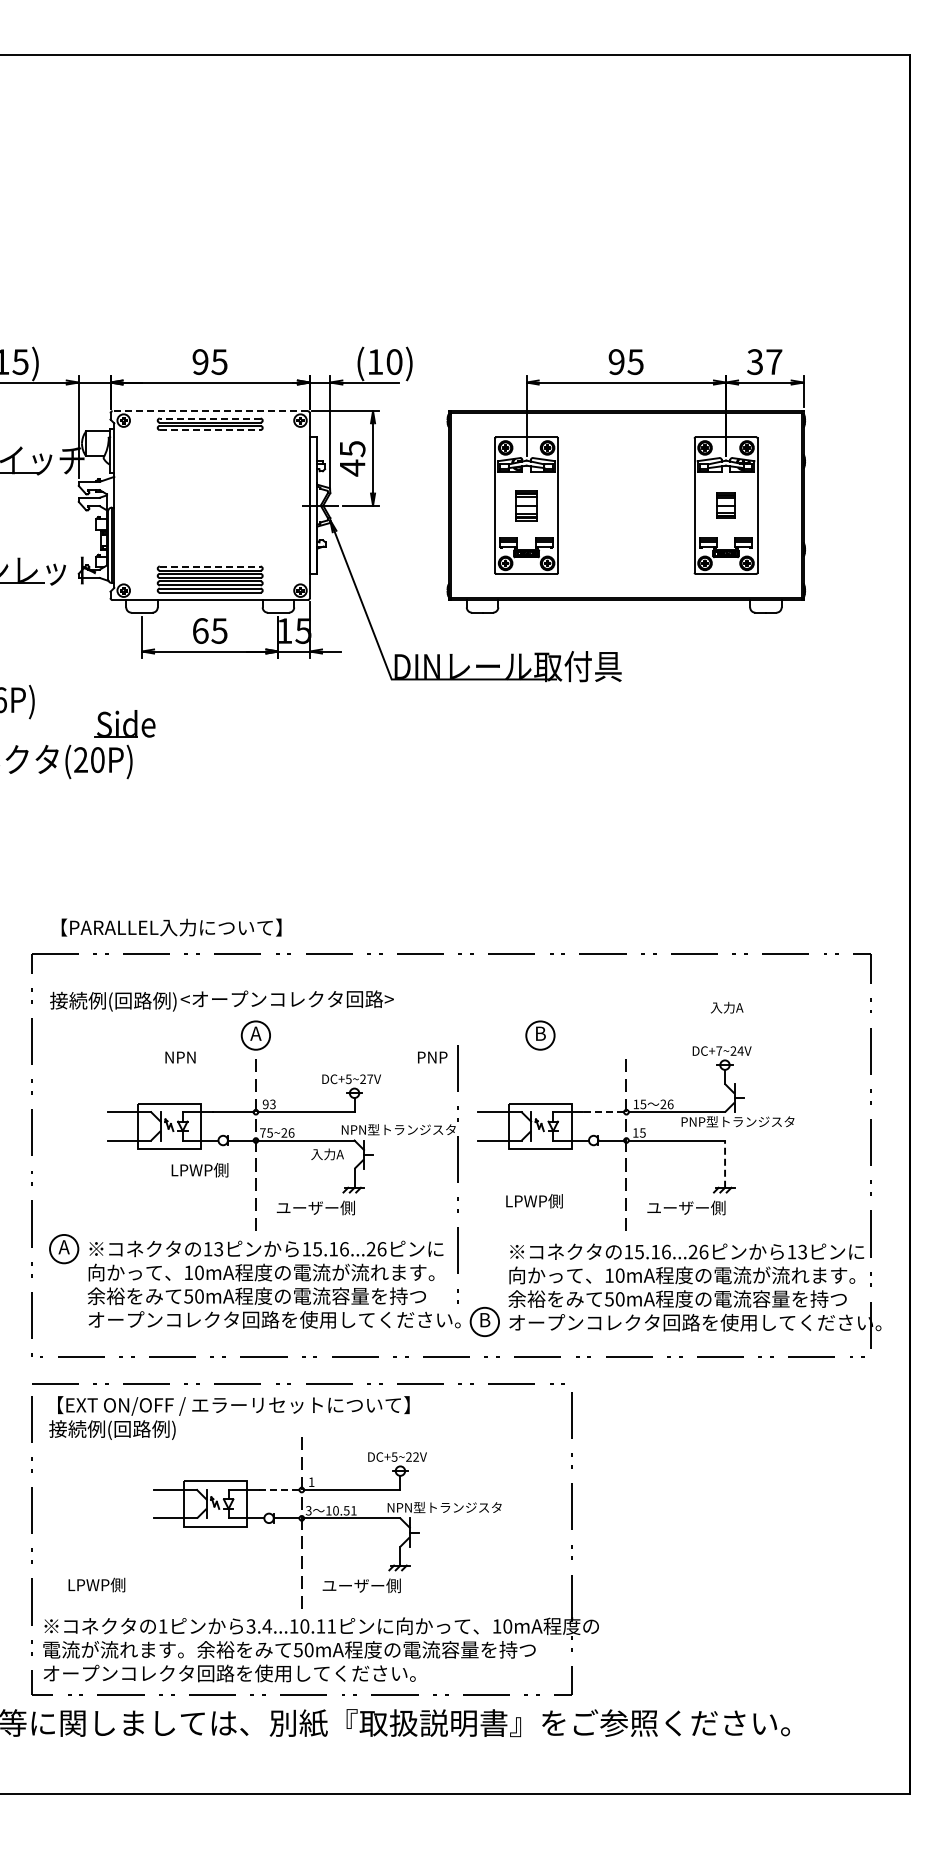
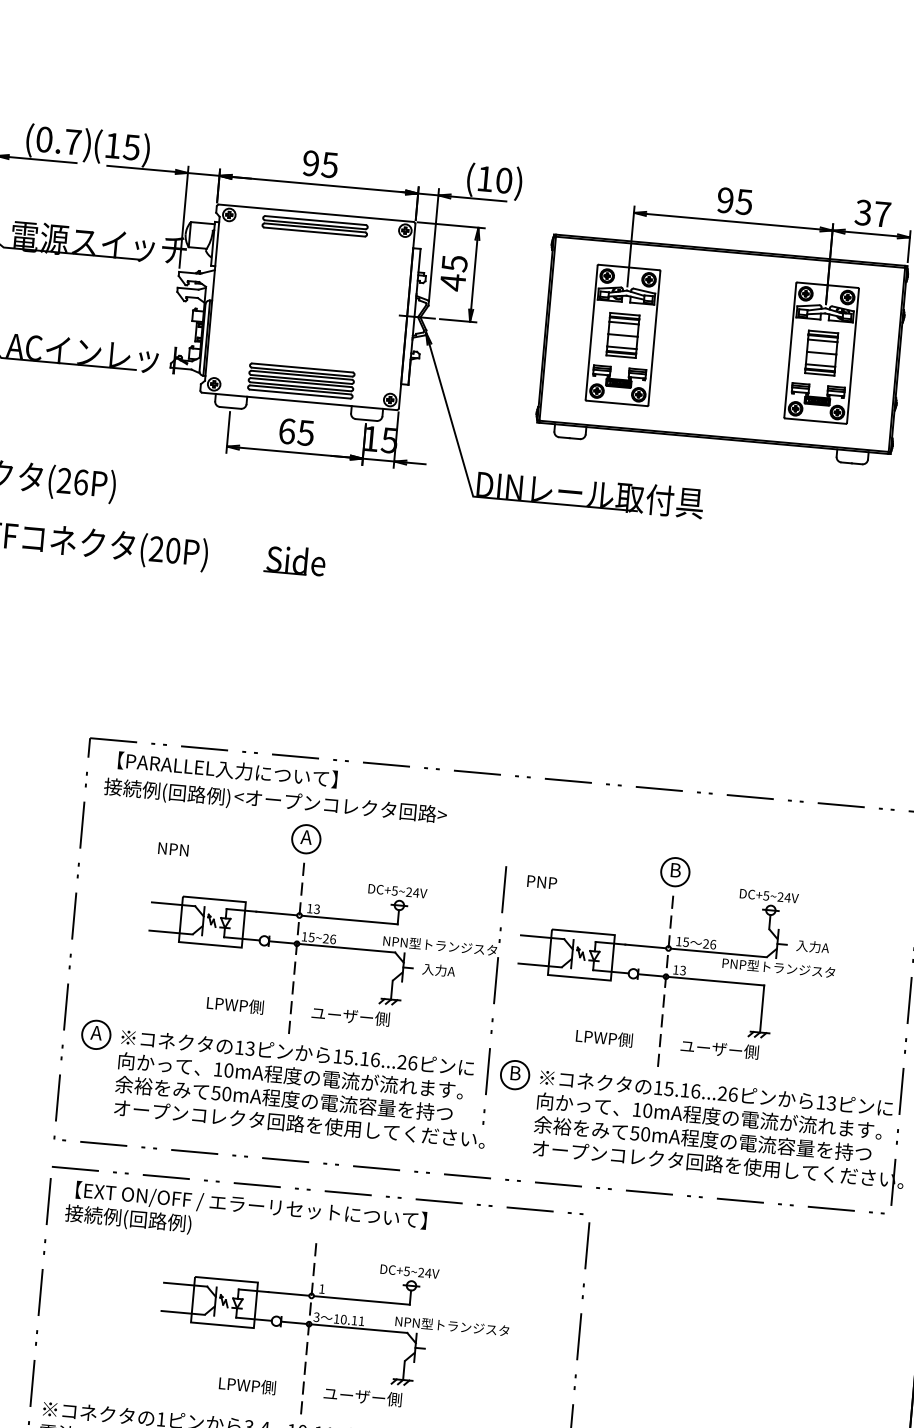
line: (210, 411) -> (316, 213), dashed -> solid
line: (209, 418) -> (314, 220), dashed -> solid
line: (210, 430) -> (314, 232), dashed -> solid
part: (526, 505) -> (622, 335), size x1.43
part: (725, 505) -> (821, 352), size x1.67
line: (210, 566) -> (302, 367), dashed -> solid
part: (124, 723) -> (294, 560), moved
text: (171, 927) -> (227, 769), moved
text: (727, 1007) -> (813, 946), moved
part: (540, 1035) -> (675, 872), moved
text: (719, 1050) -> (766, 895), DC+7~24V -> DC+5~24V
text: (180, 1057) -> (173, 849), moved
text: (432, 1057) -> (541, 882), moved
text: (370, 1078) -> (416, 892), DC+5~27V -> DC+5~24V
text: (265, 1104) -> (309, 908), 93 -> 13
line: (603, 1112) -> (645, 946), dashed -> solid
text: (262, 1132) -> (304, 936), 75~26 -> 15~26
text: (642, 1132) -> (682, 970), 15 -> 13
text: (327, 1154) -> (438, 970), moved
line: (725, 1164) -> (762, 1009), dashed -> solid
text: (199, 1170) -> (234, 1005), moved
text: (534, 1201) -> (604, 1038), moved
part: (484, 1321) -> (514, 1074), moved
text: (415, 1456) -> (427, 1272), DC+5~22V -> DC+5~24V
line: (278, 1490) -> (288, 1294), dashed -> solid
text: (346, 1510) -> (354, 1320), 10.51 -> 10.11
text: (96, 1584) -> (247, 1385), moved

